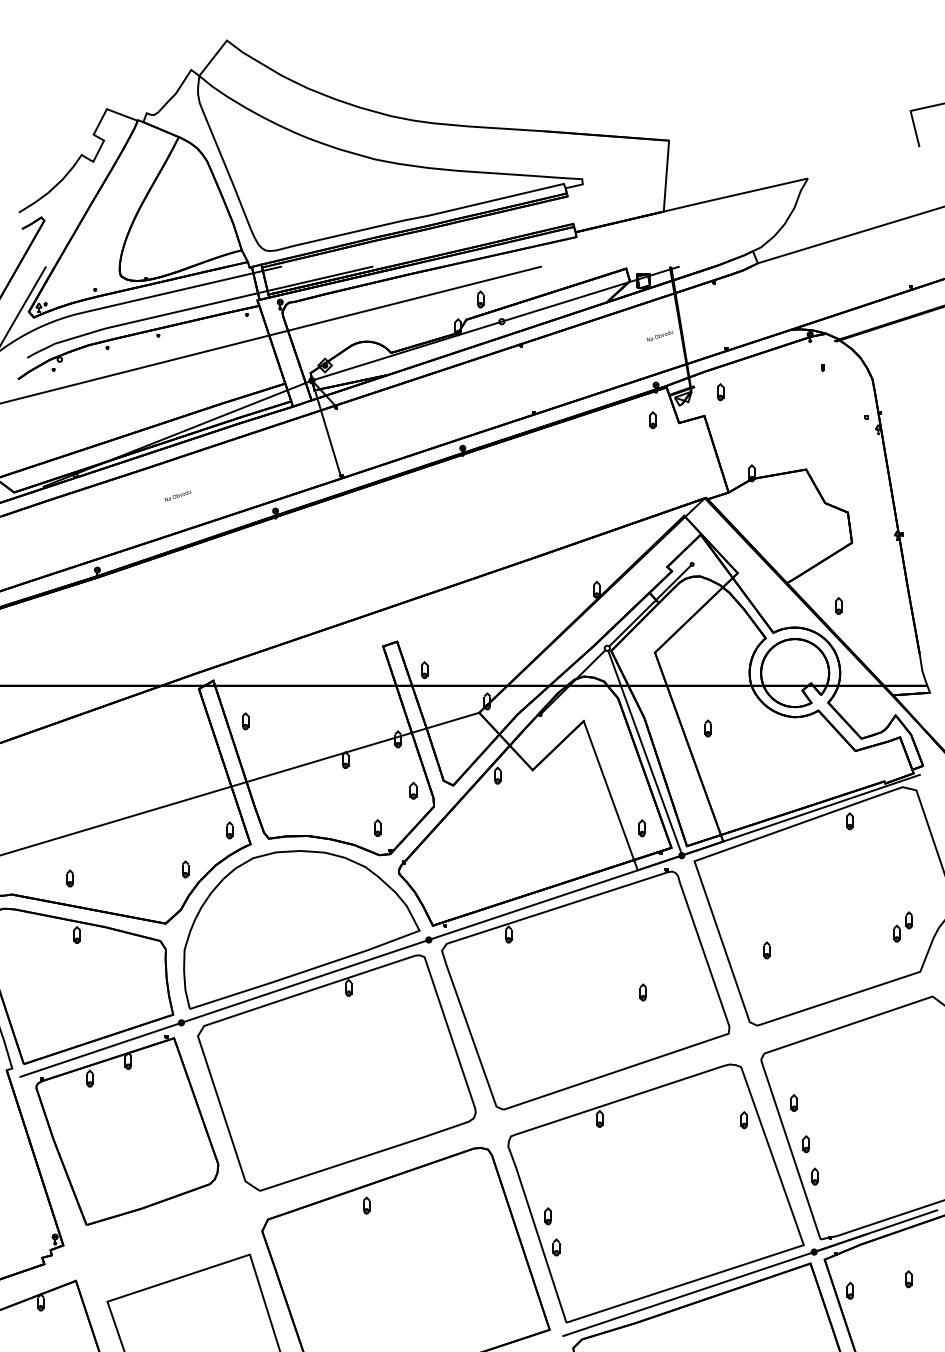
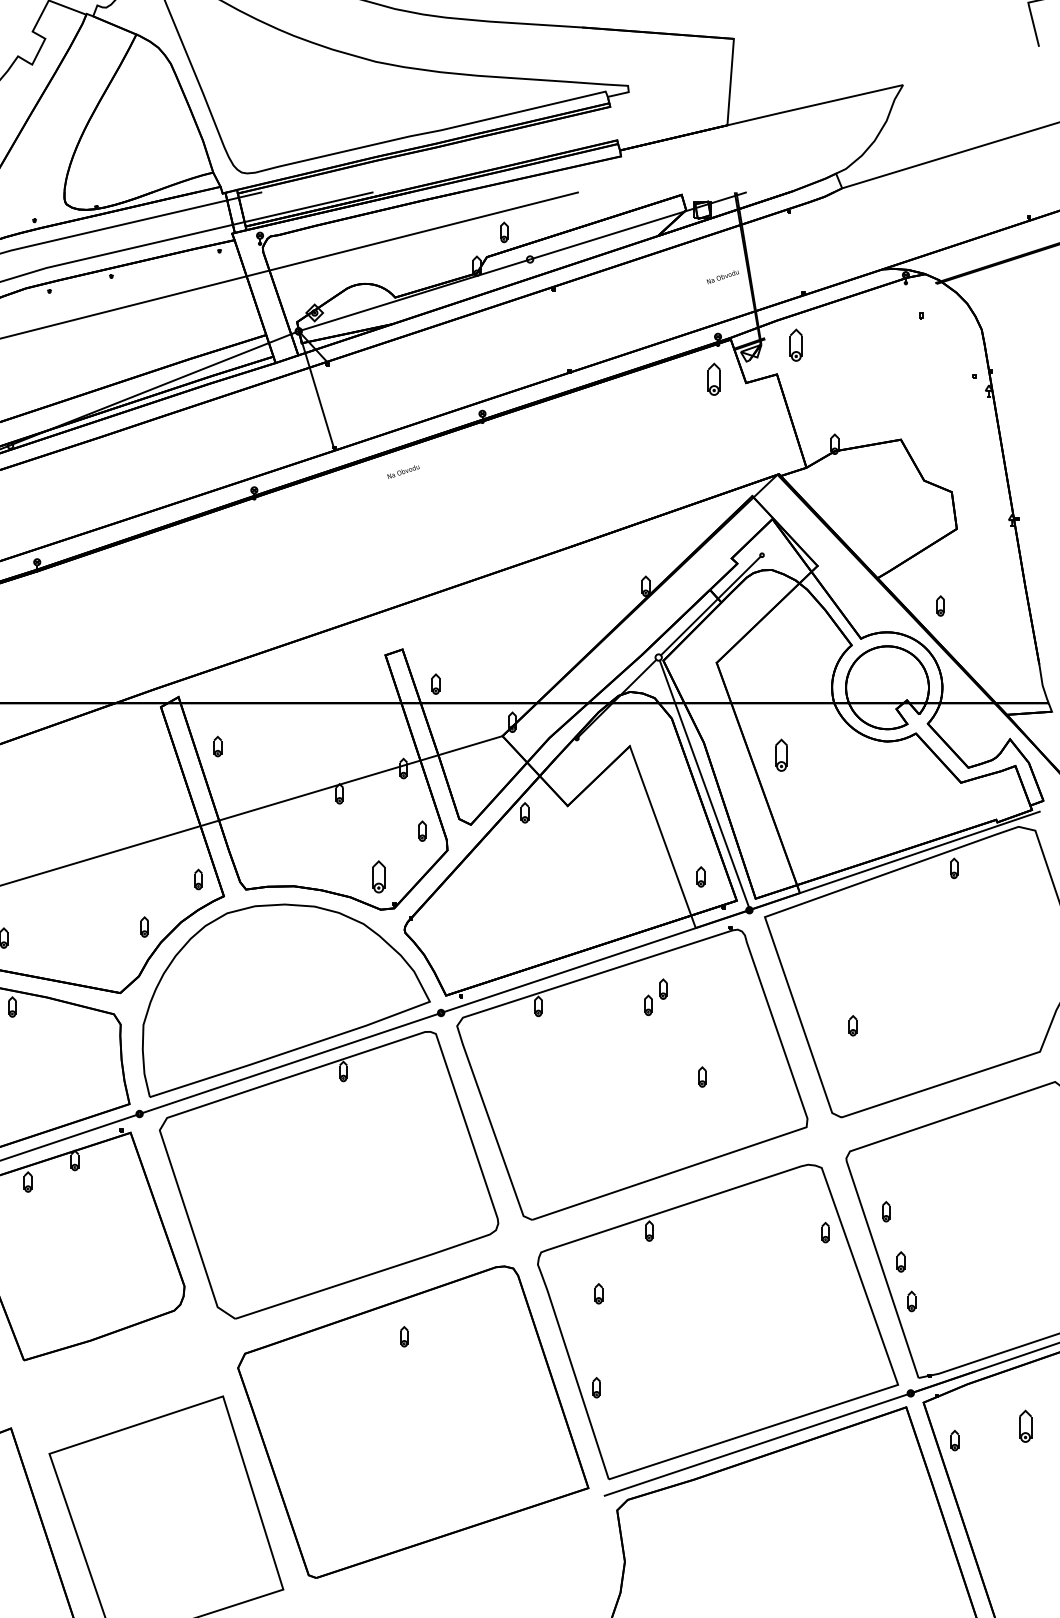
part: (720, 392) -> (796, 345), size x1.6
part: (652, 420) -> (713, 379), size x1.6
text: (177, 495) -> (402, 471), moved
part: (707, 728) -> (780, 755), size x1.6
part: (377, 827) -> (378, 875), size x1.6
part: (902, 926) -> (655, 996), moved
part: (366, 1205) -> (404, 1336), moved
part: (547, 1216) -> (597, 1293), moved
part: (908, 1279) -> (1025, 1426), size x1.6

